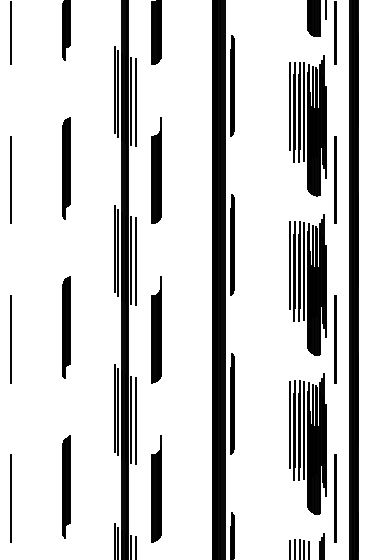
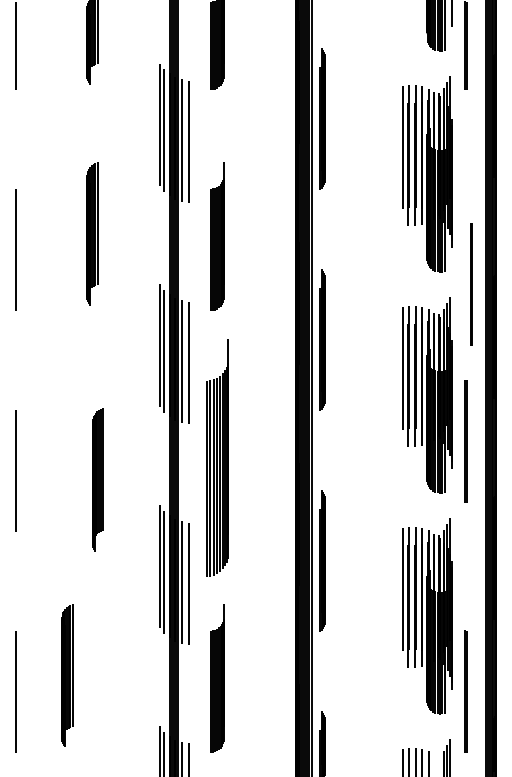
line: (335, 179) -> (471, 283), moved
part: (66, 327) -> (97, 479), moved
part: (156, 329) -> (217, 457), size x1.6
line: (335, 339) -> (465, 441), moved
part: (66, 486) -> (67, 675), moved

